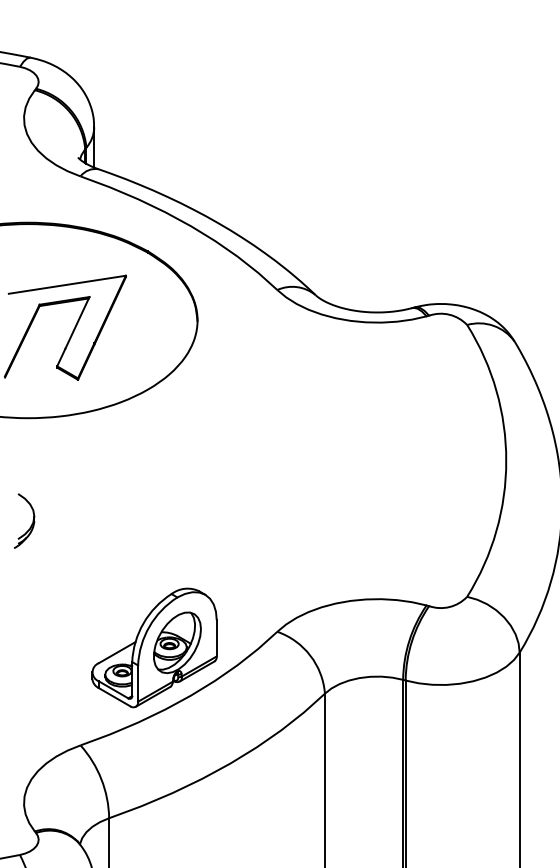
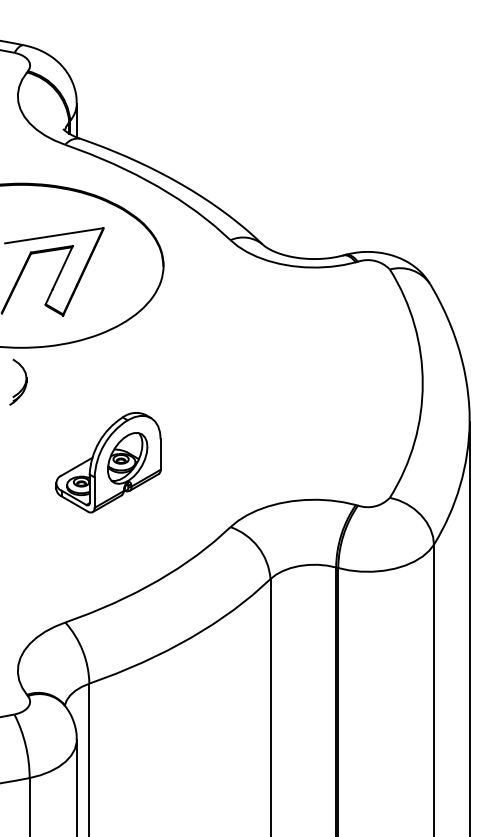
part: (31, 522) -> (24, 383), moved
part: (154, 647) -> (108, 462), moved

